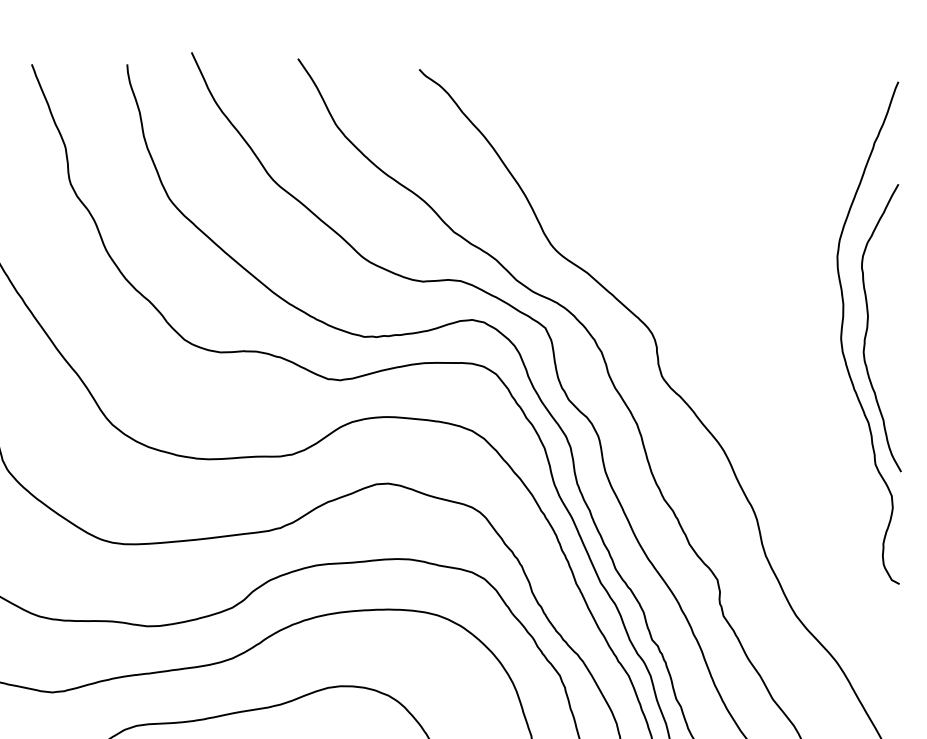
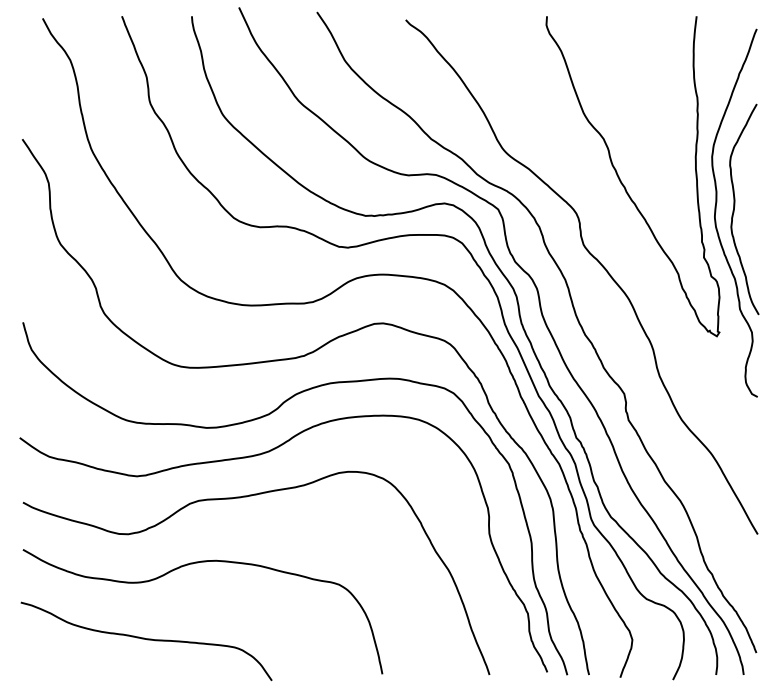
curve: (715, 291) -> (622, 182), added

